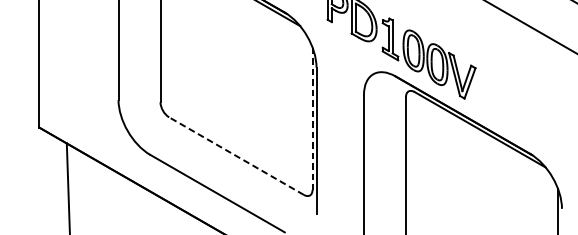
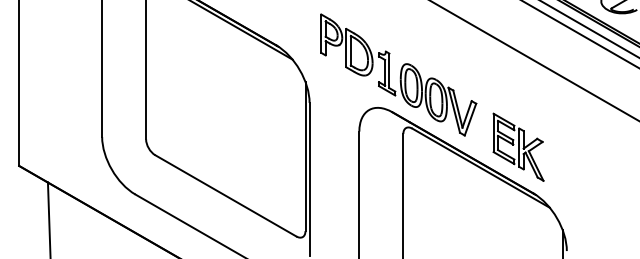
part: (515, 109) -> (518, 146), added
line: (312, 118) -> (305, 156), dashed -> solid
line: (236, 155) -> (225, 195), dashed -> solid

